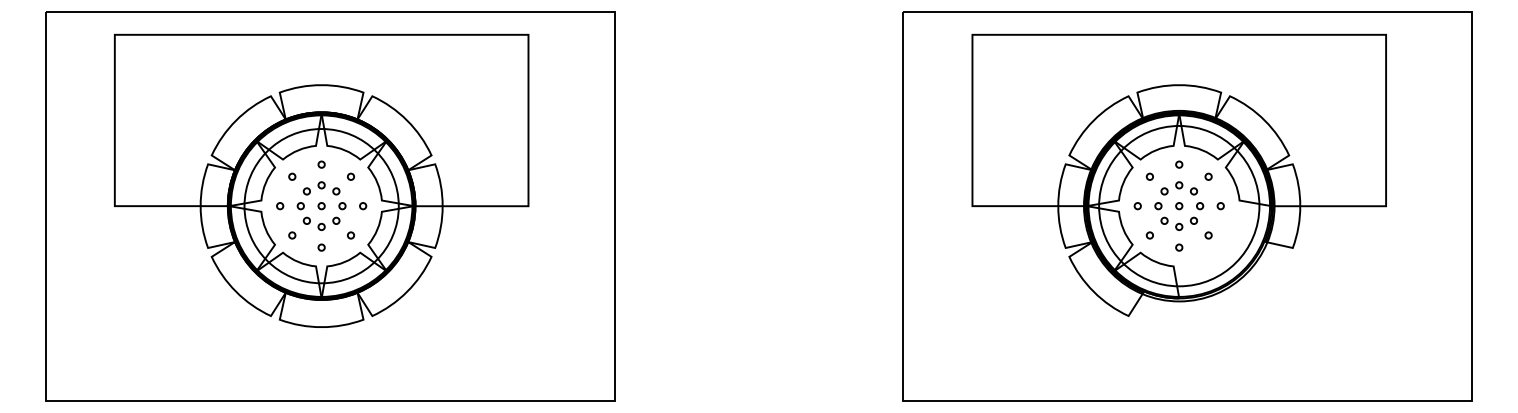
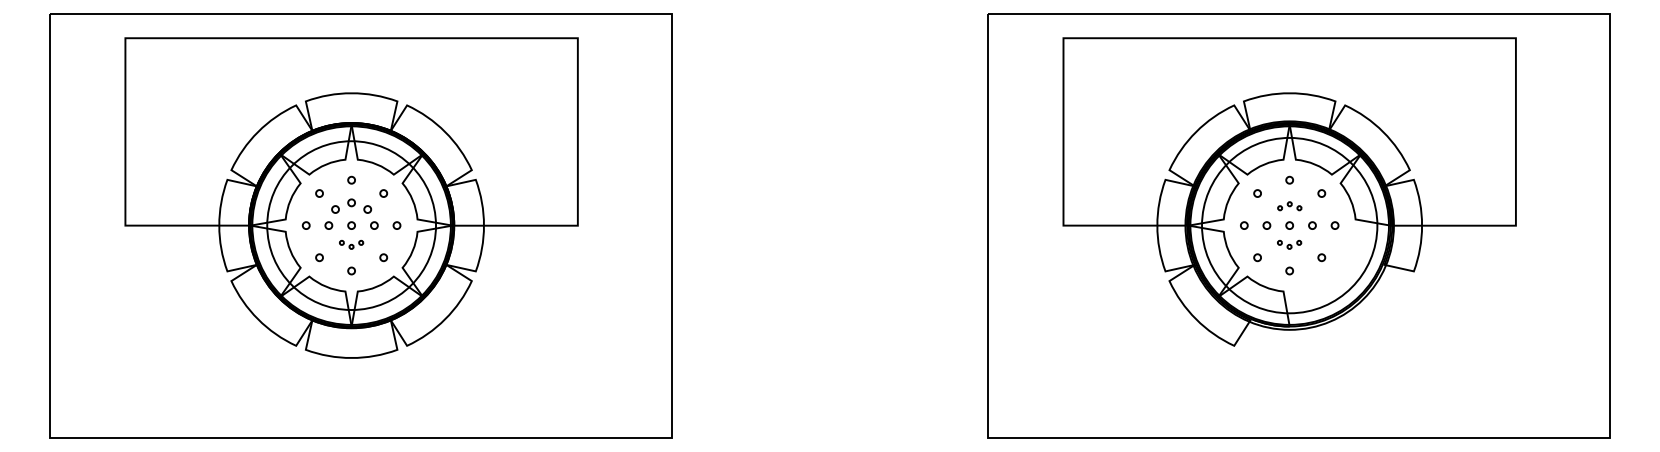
part: (1179, 188) -> (1289, 206), size x0.6
part: (321, 223) -> (351, 244), size x0.6
part: (1178, 223) -> (1288, 244), size x0.6

